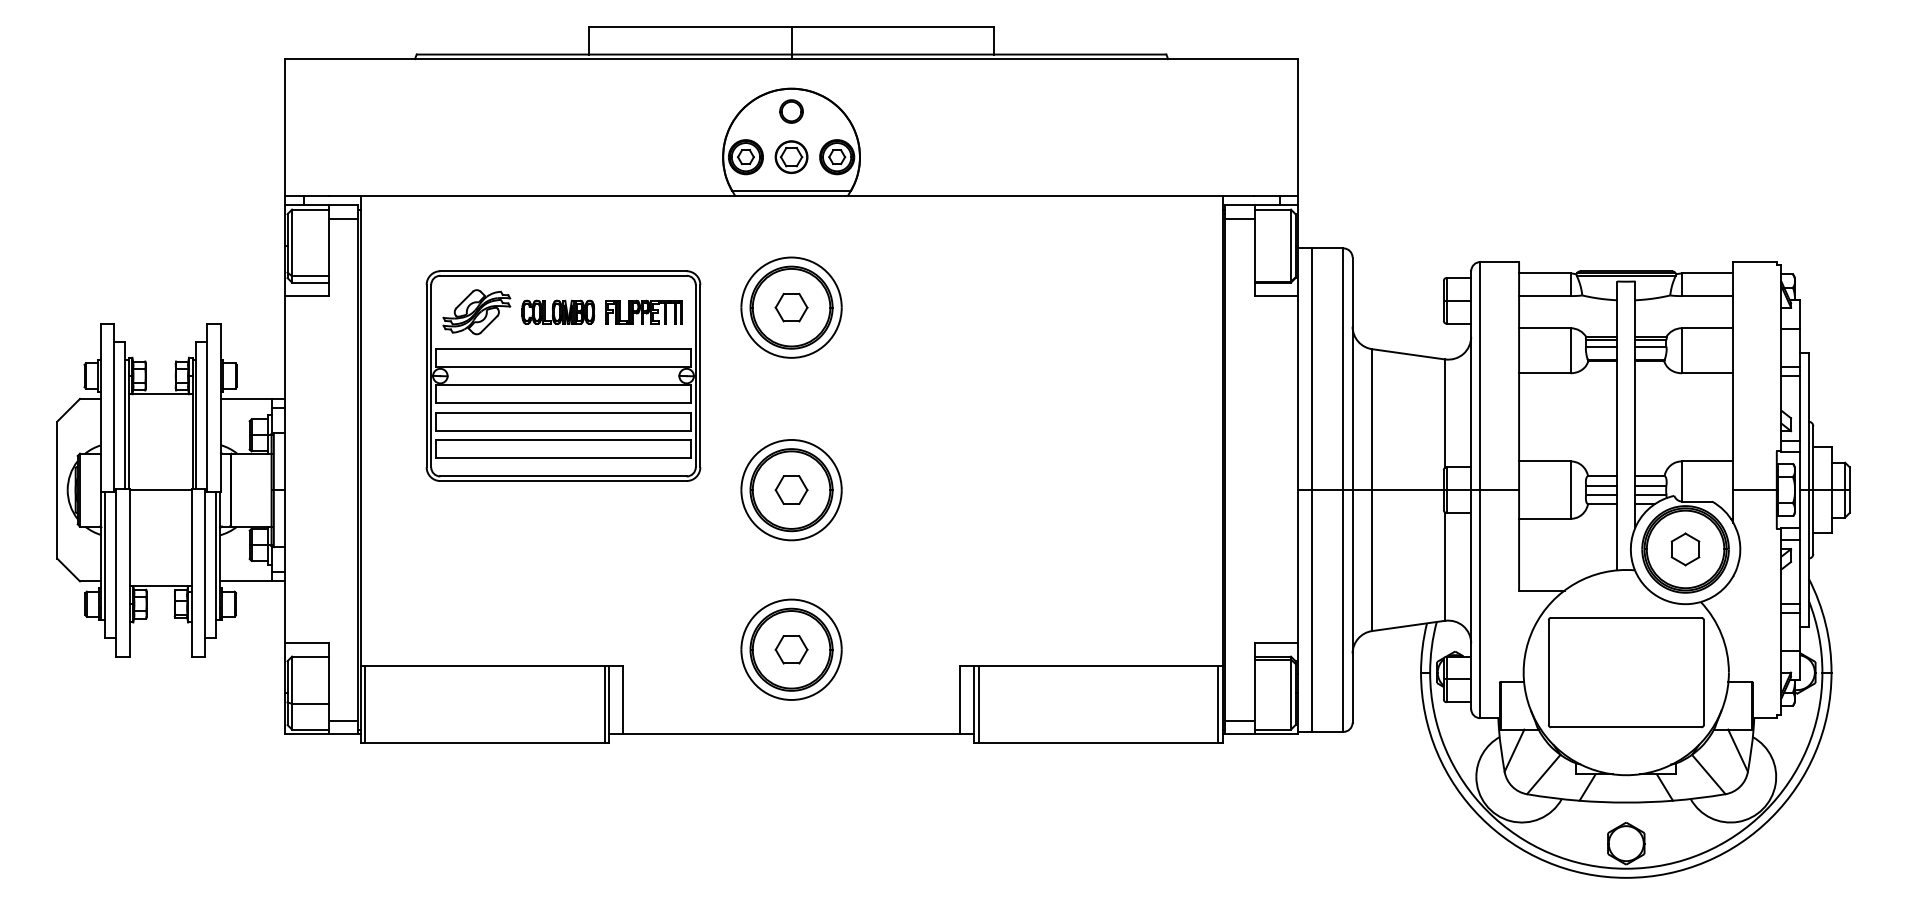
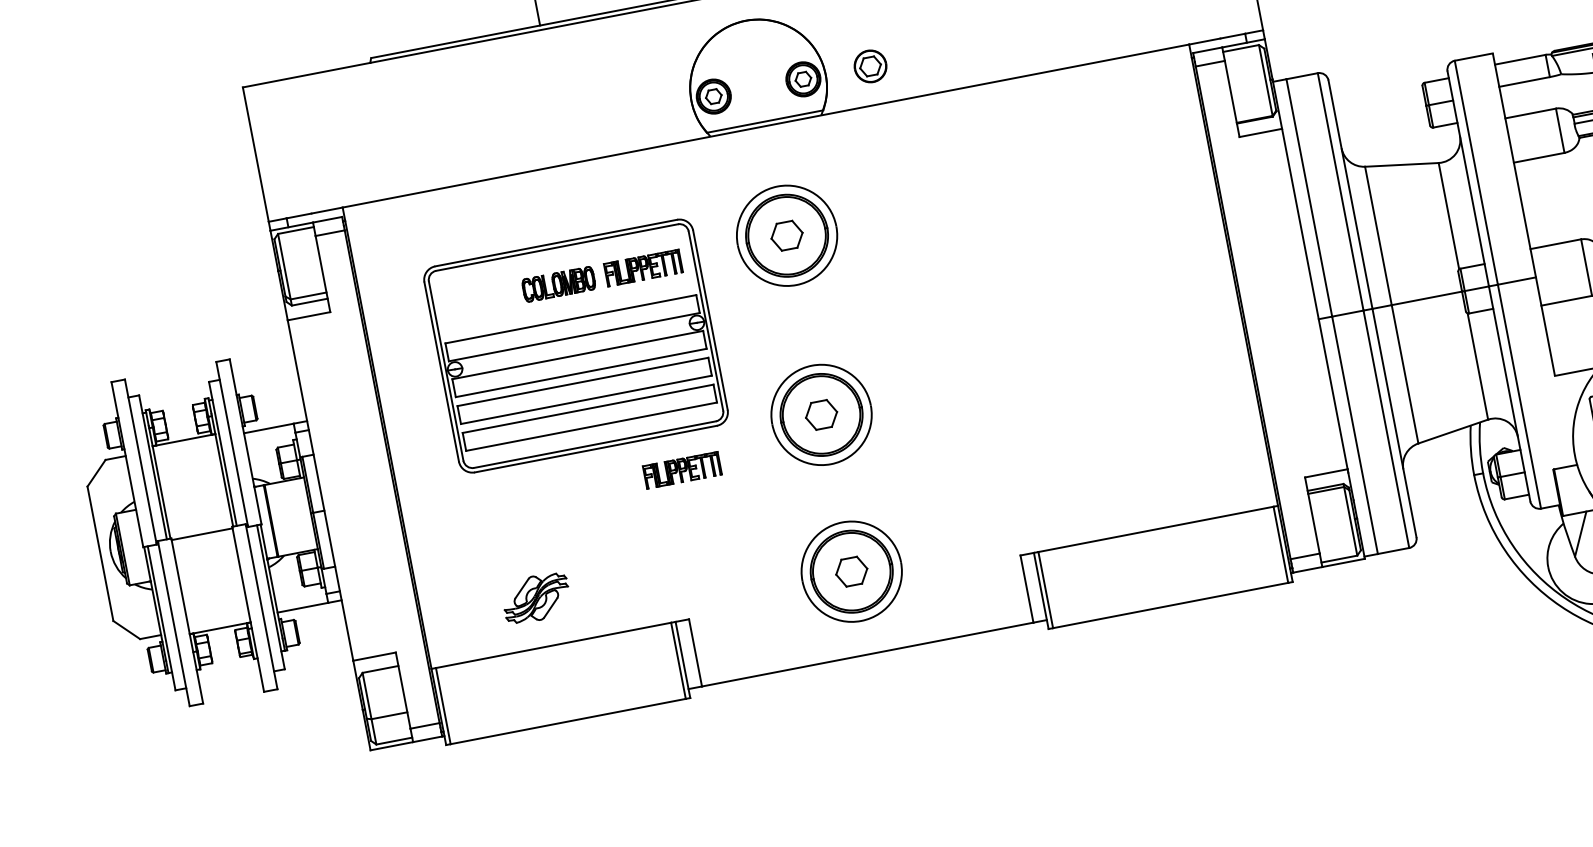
part: (791, 111) -> (749, 43), removed
part: (791, 156) -> (870, 65), moved
part: (476, 312) -> (536, 598), moved
part: (643, 517) -> (681, 469), added

